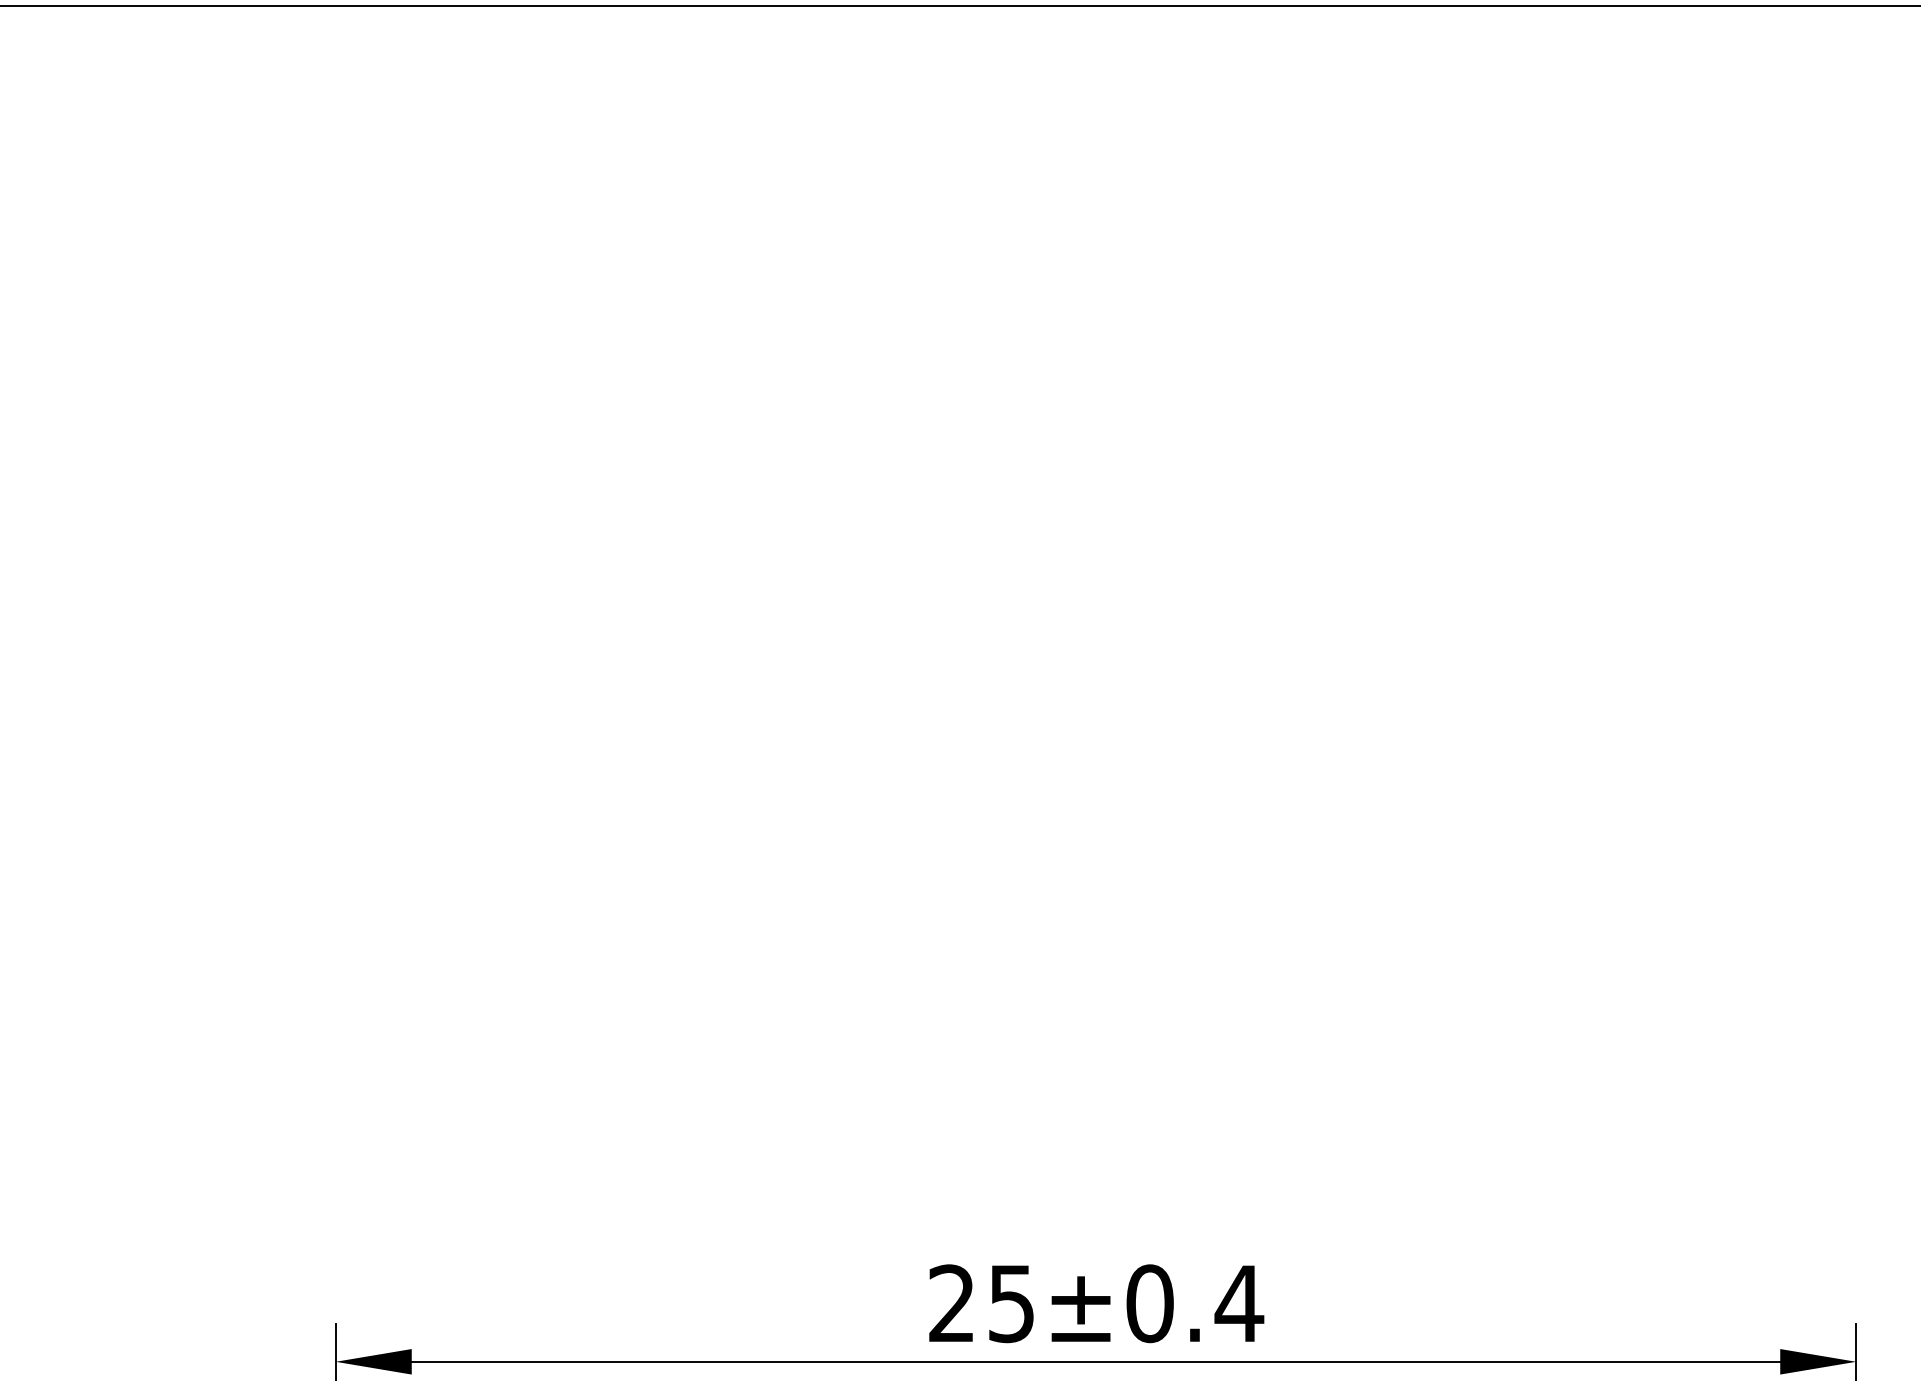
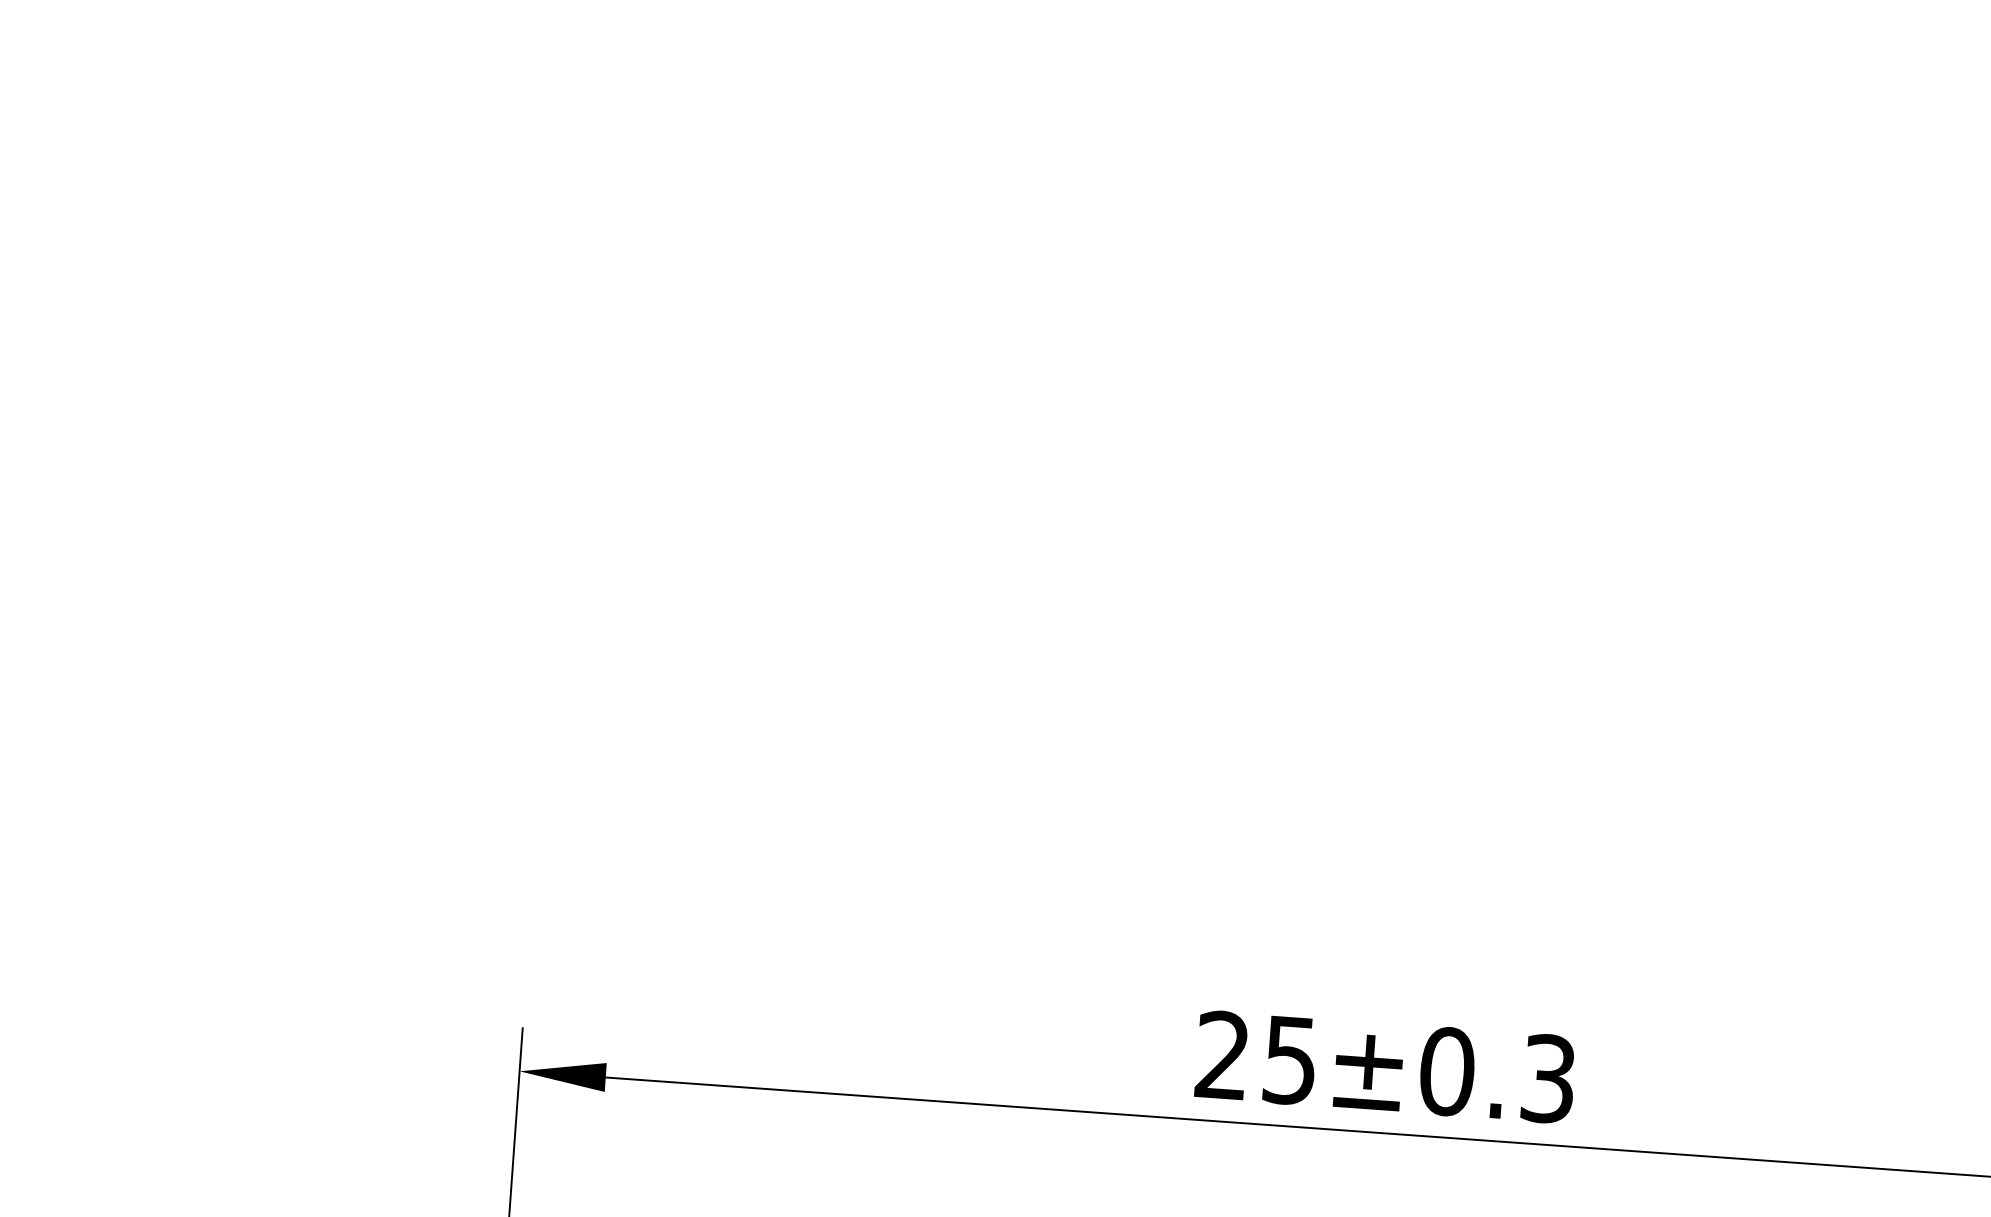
text: (1239, 1303) -> (1548, 1078), 25±0.4 -> 25±0.3

